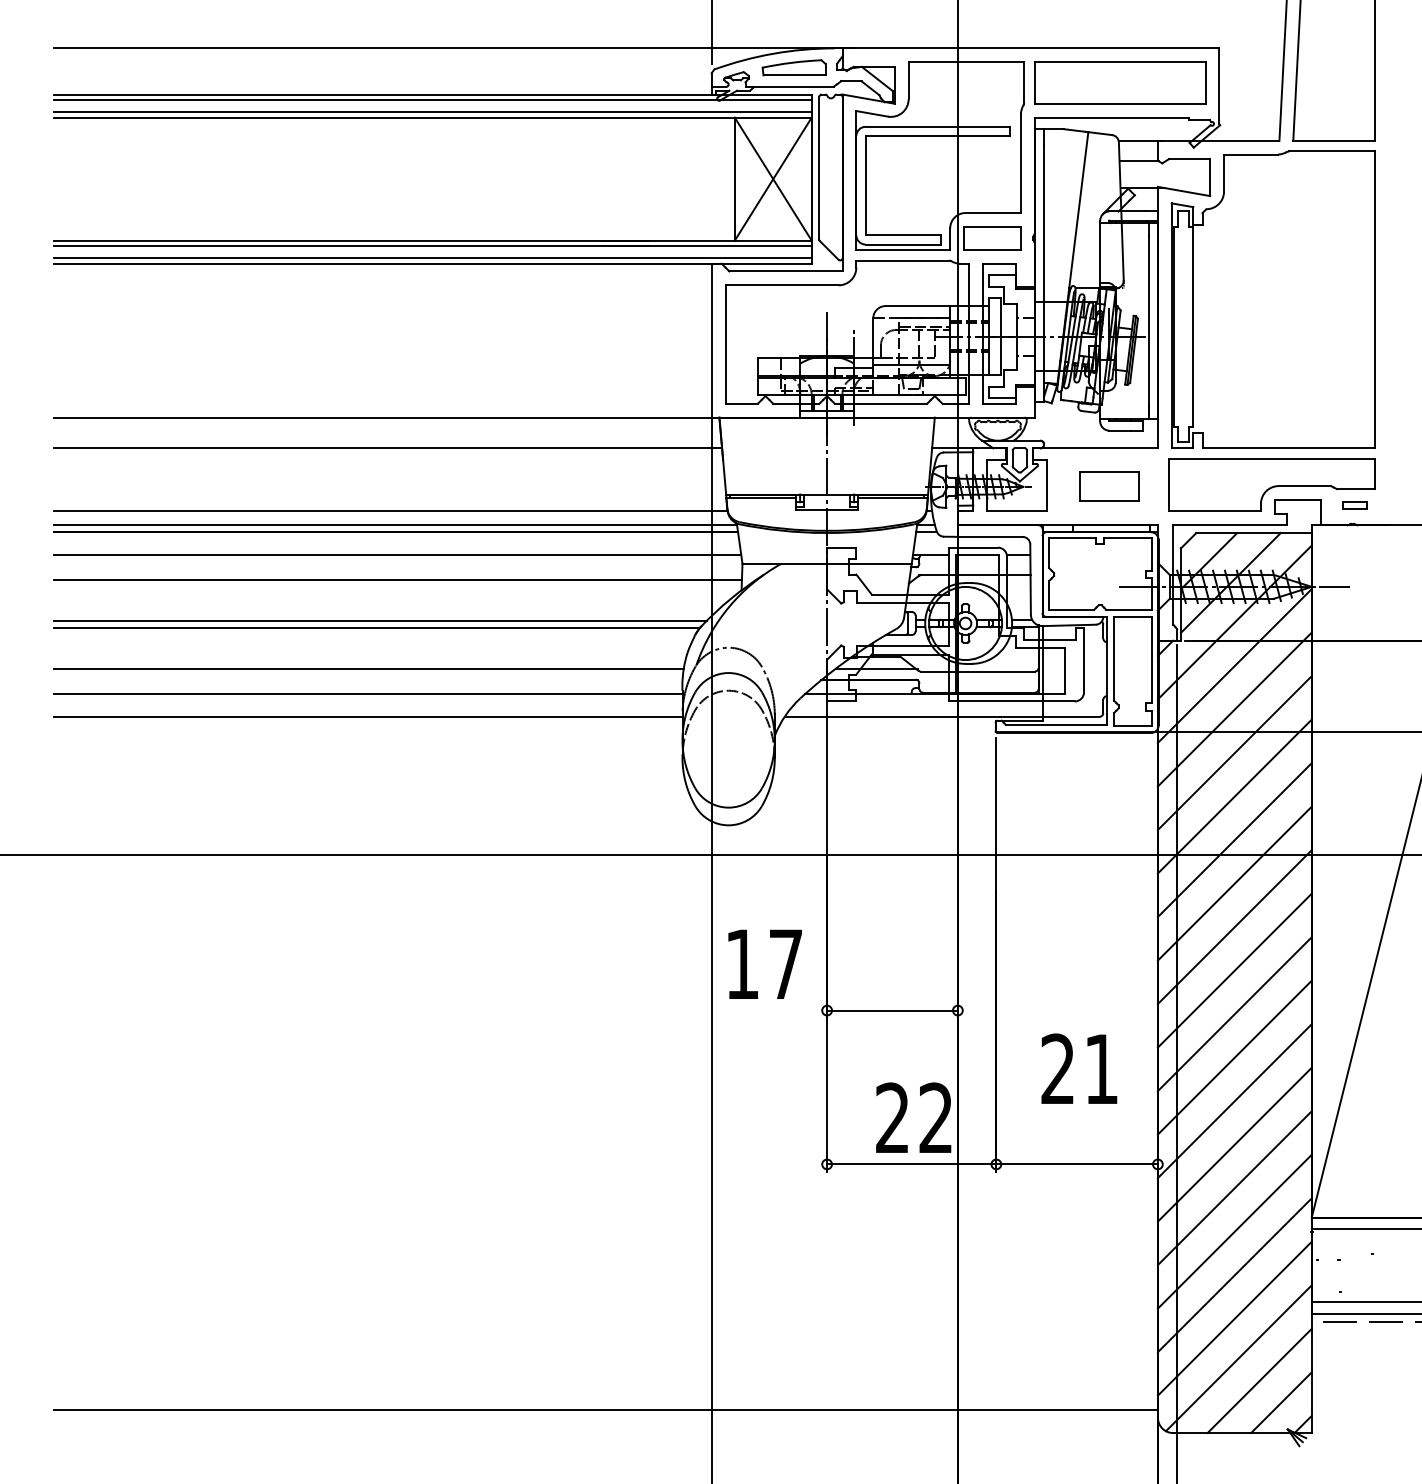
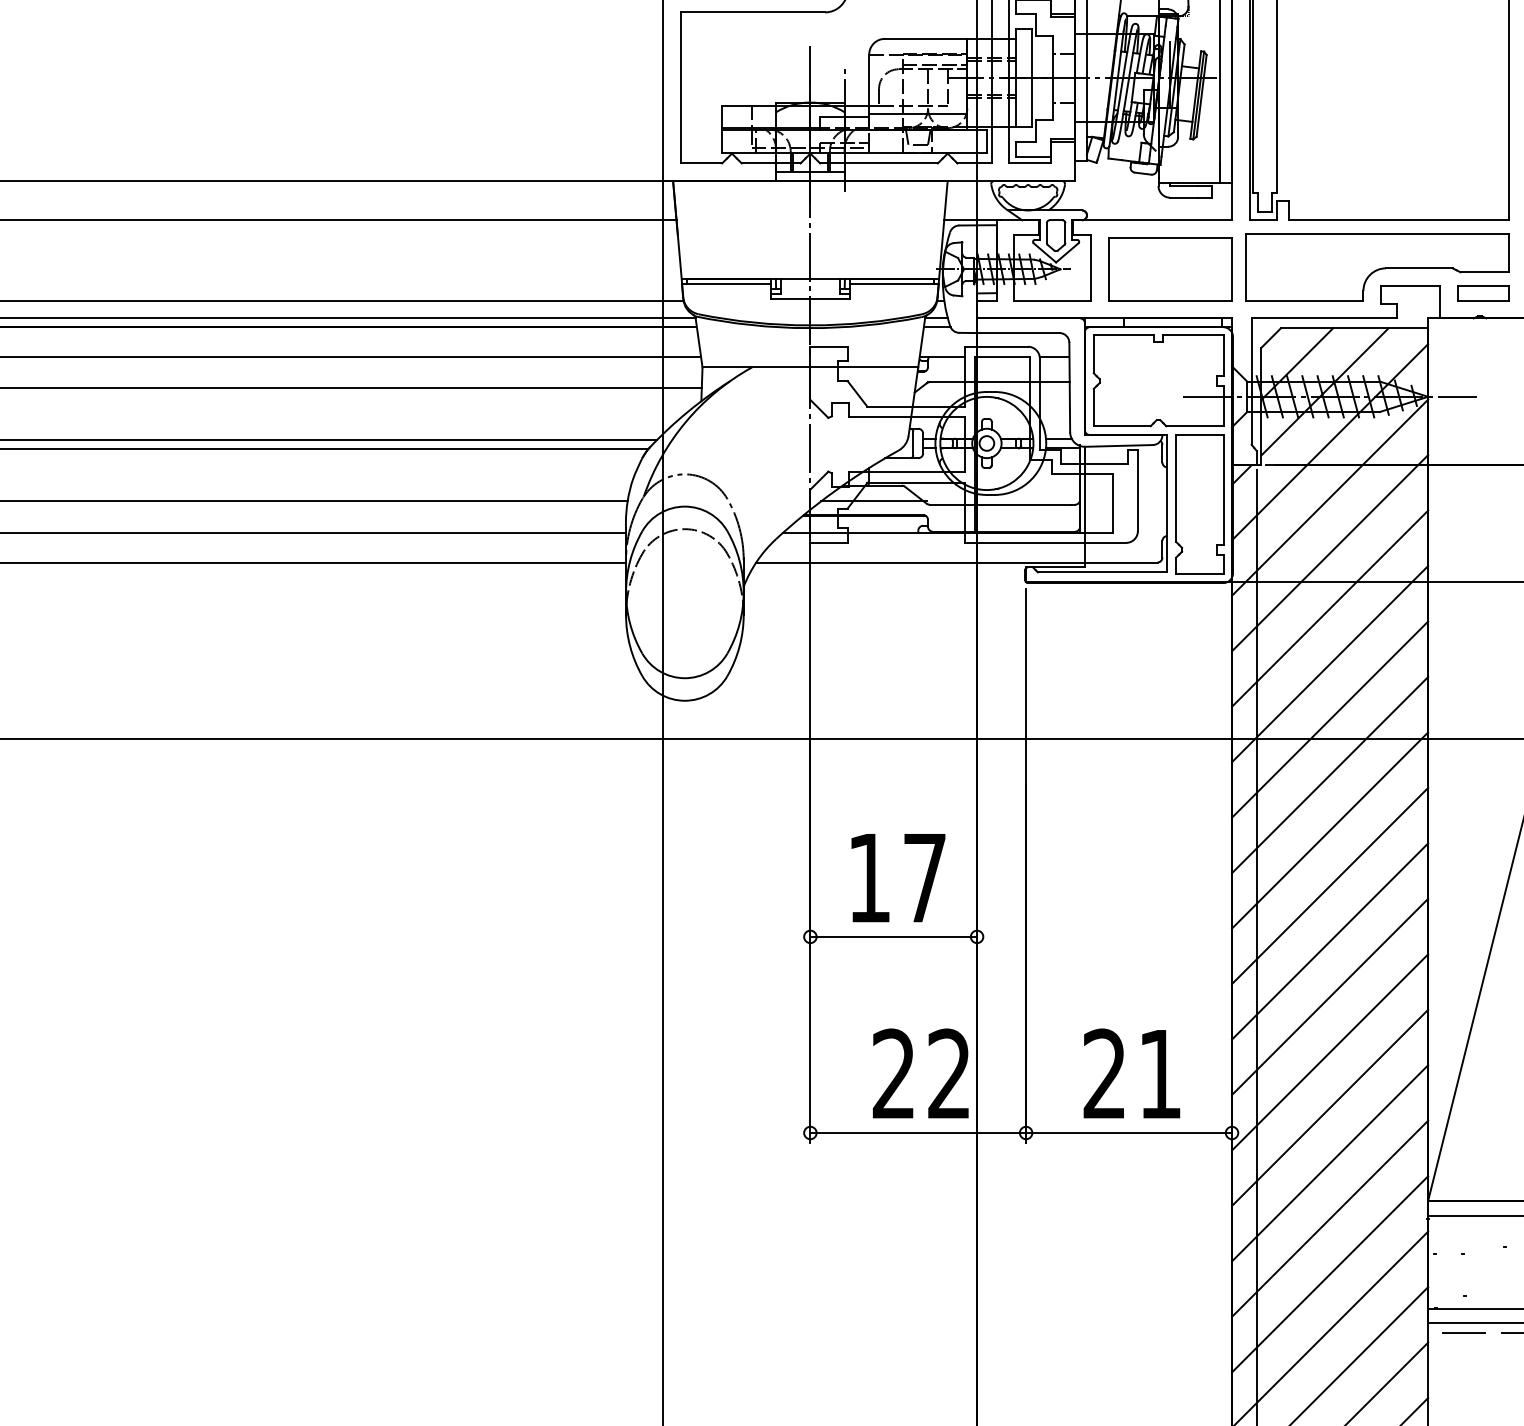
part: (1109, 486) -> (1170, 268), size x1.67
part: (1354, 505) -> (1482, 293), size x1.67
text: (764, 963) -> (897, 876), moved
text: (1079, 1068) -> (1132, 1073), moved

